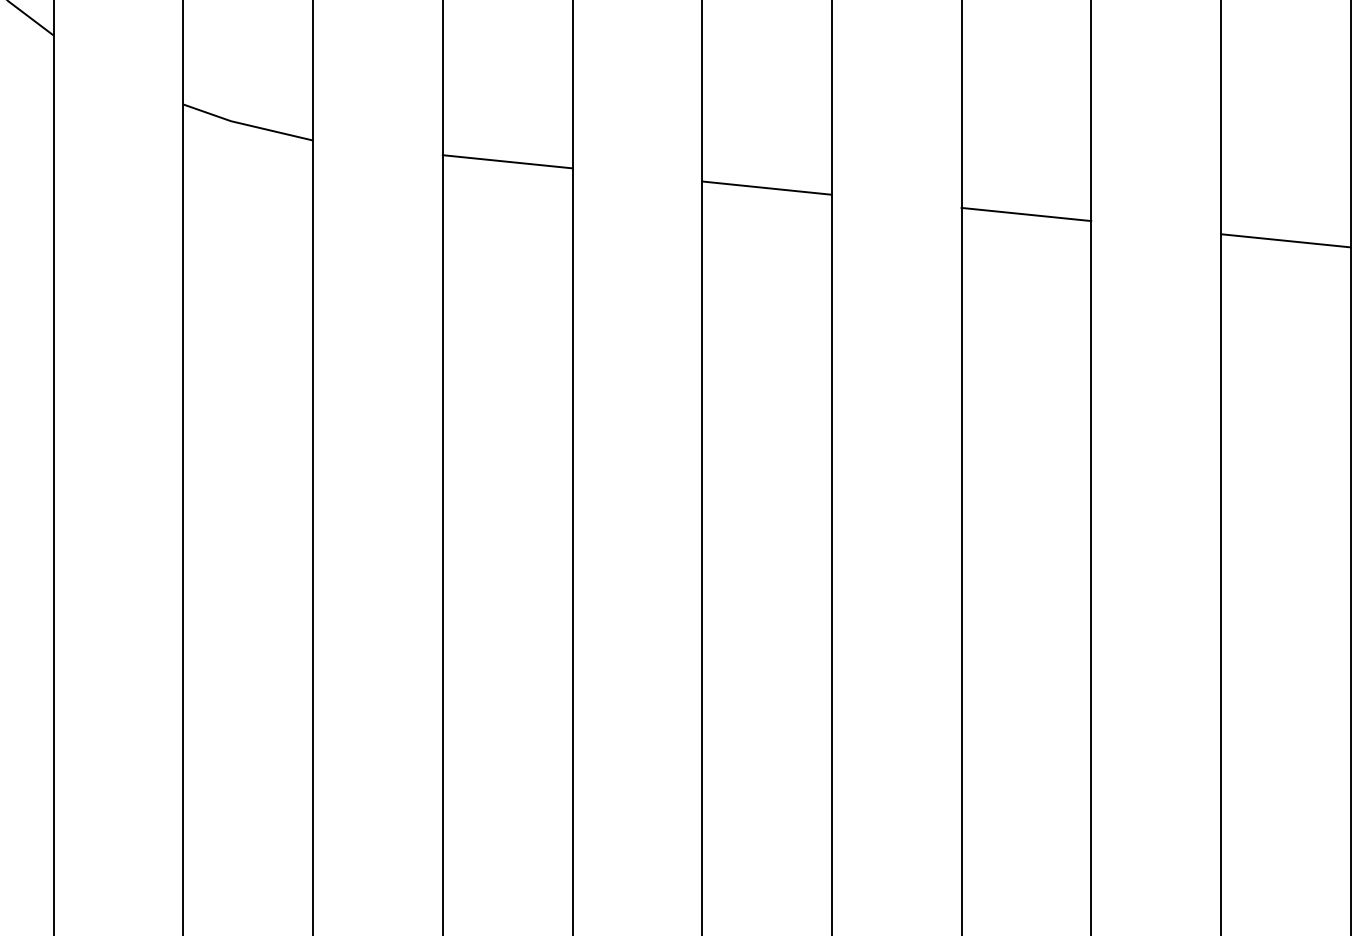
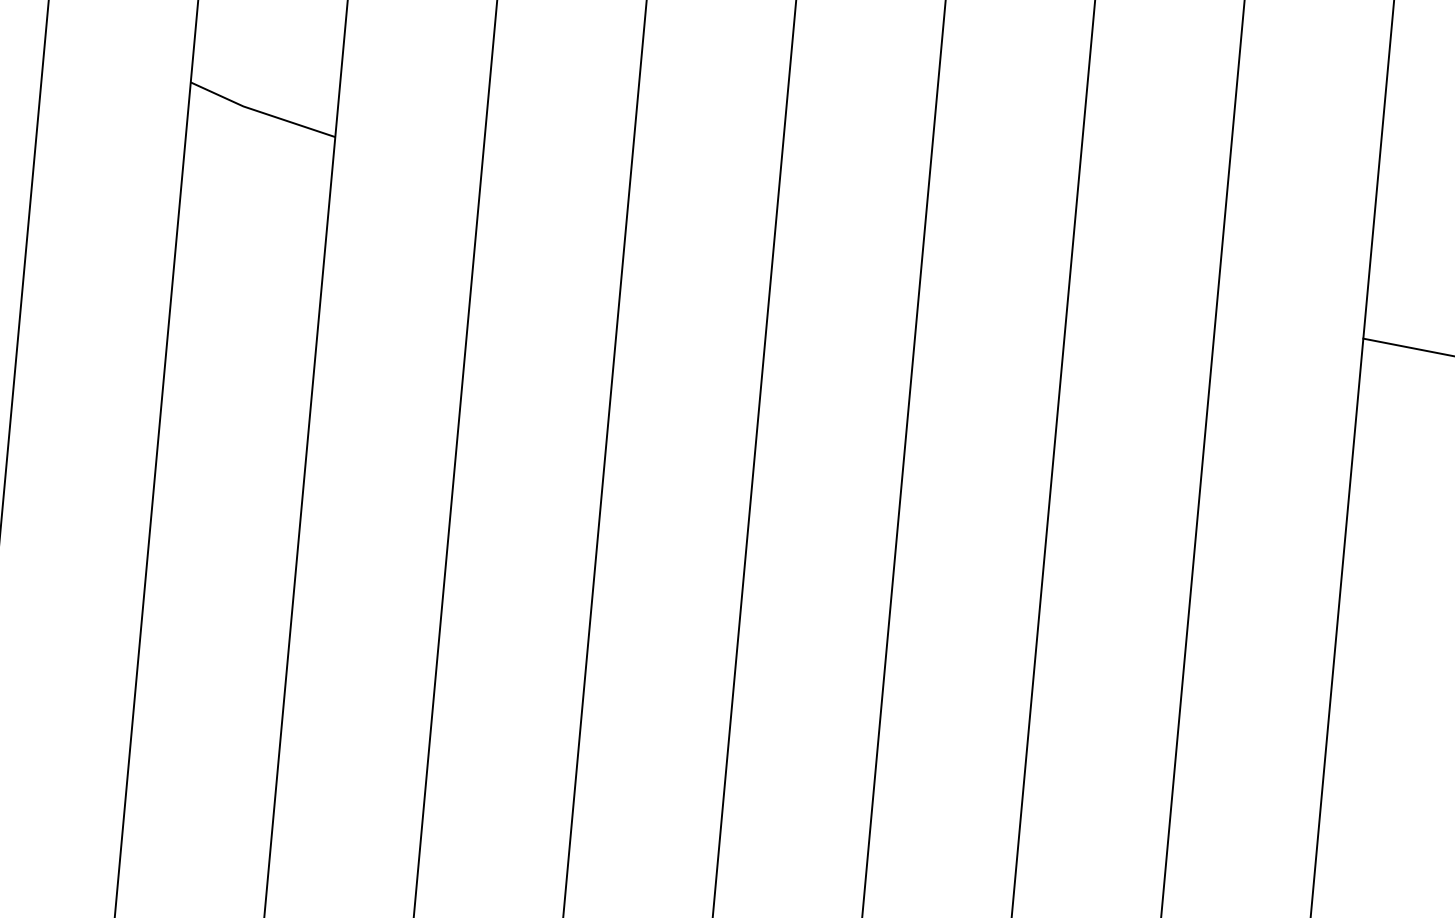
line: (507, 161) -> (555, 181), removed
line: (766, 187) -> (848, 237), removed
line: (1026, 214) -> (1143, 295), removed

